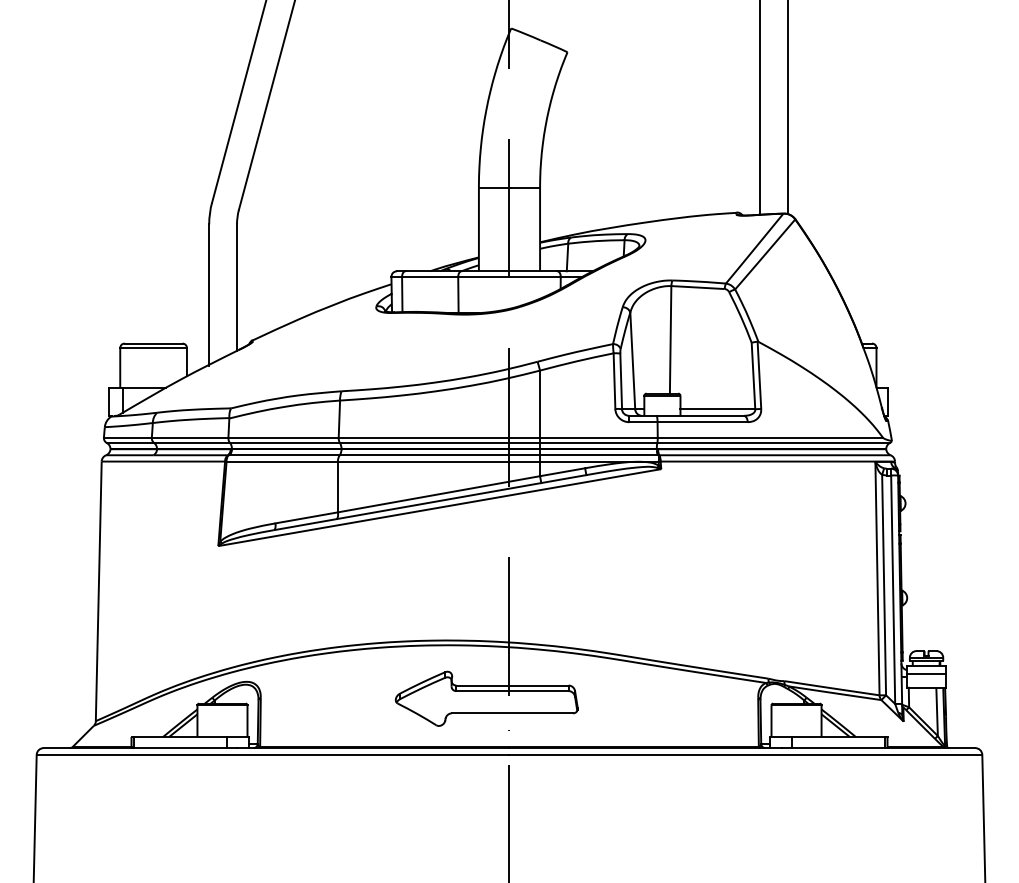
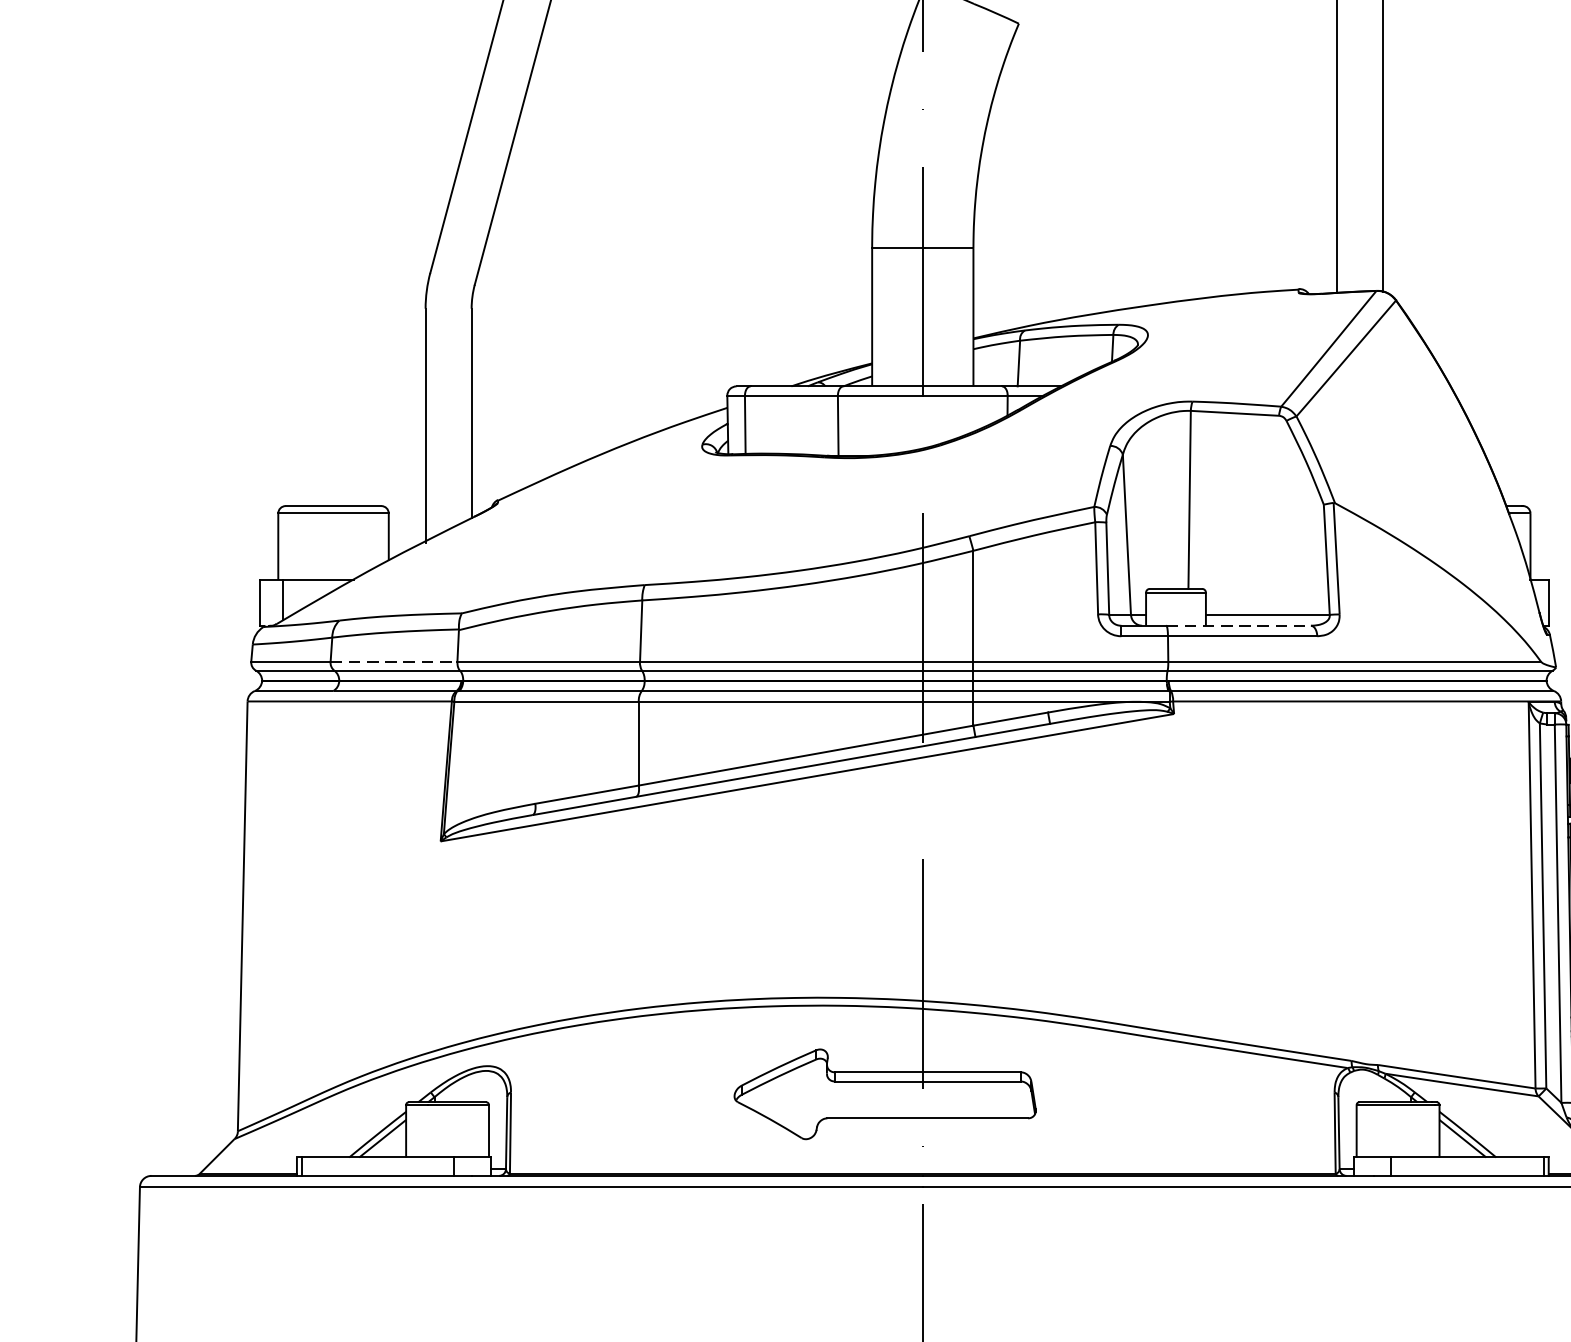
line: (700, 415) -> (1239, 625), solid -> dashed
line: (190, 437) -> (394, 661), solid -> dashed

